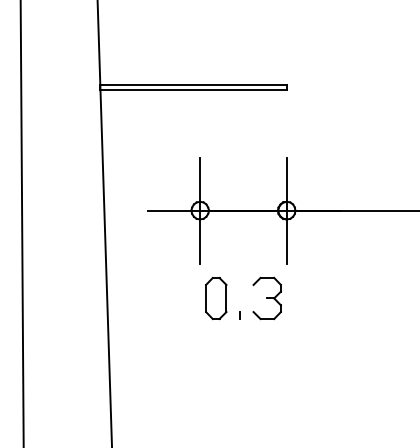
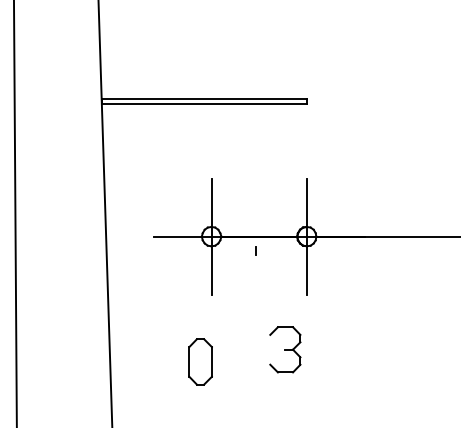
part: (216, 298) -> (200, 361), moved
part: (266, 298) -> (284, 349), moved
line: (239, 315) -> (254, 250), moved

